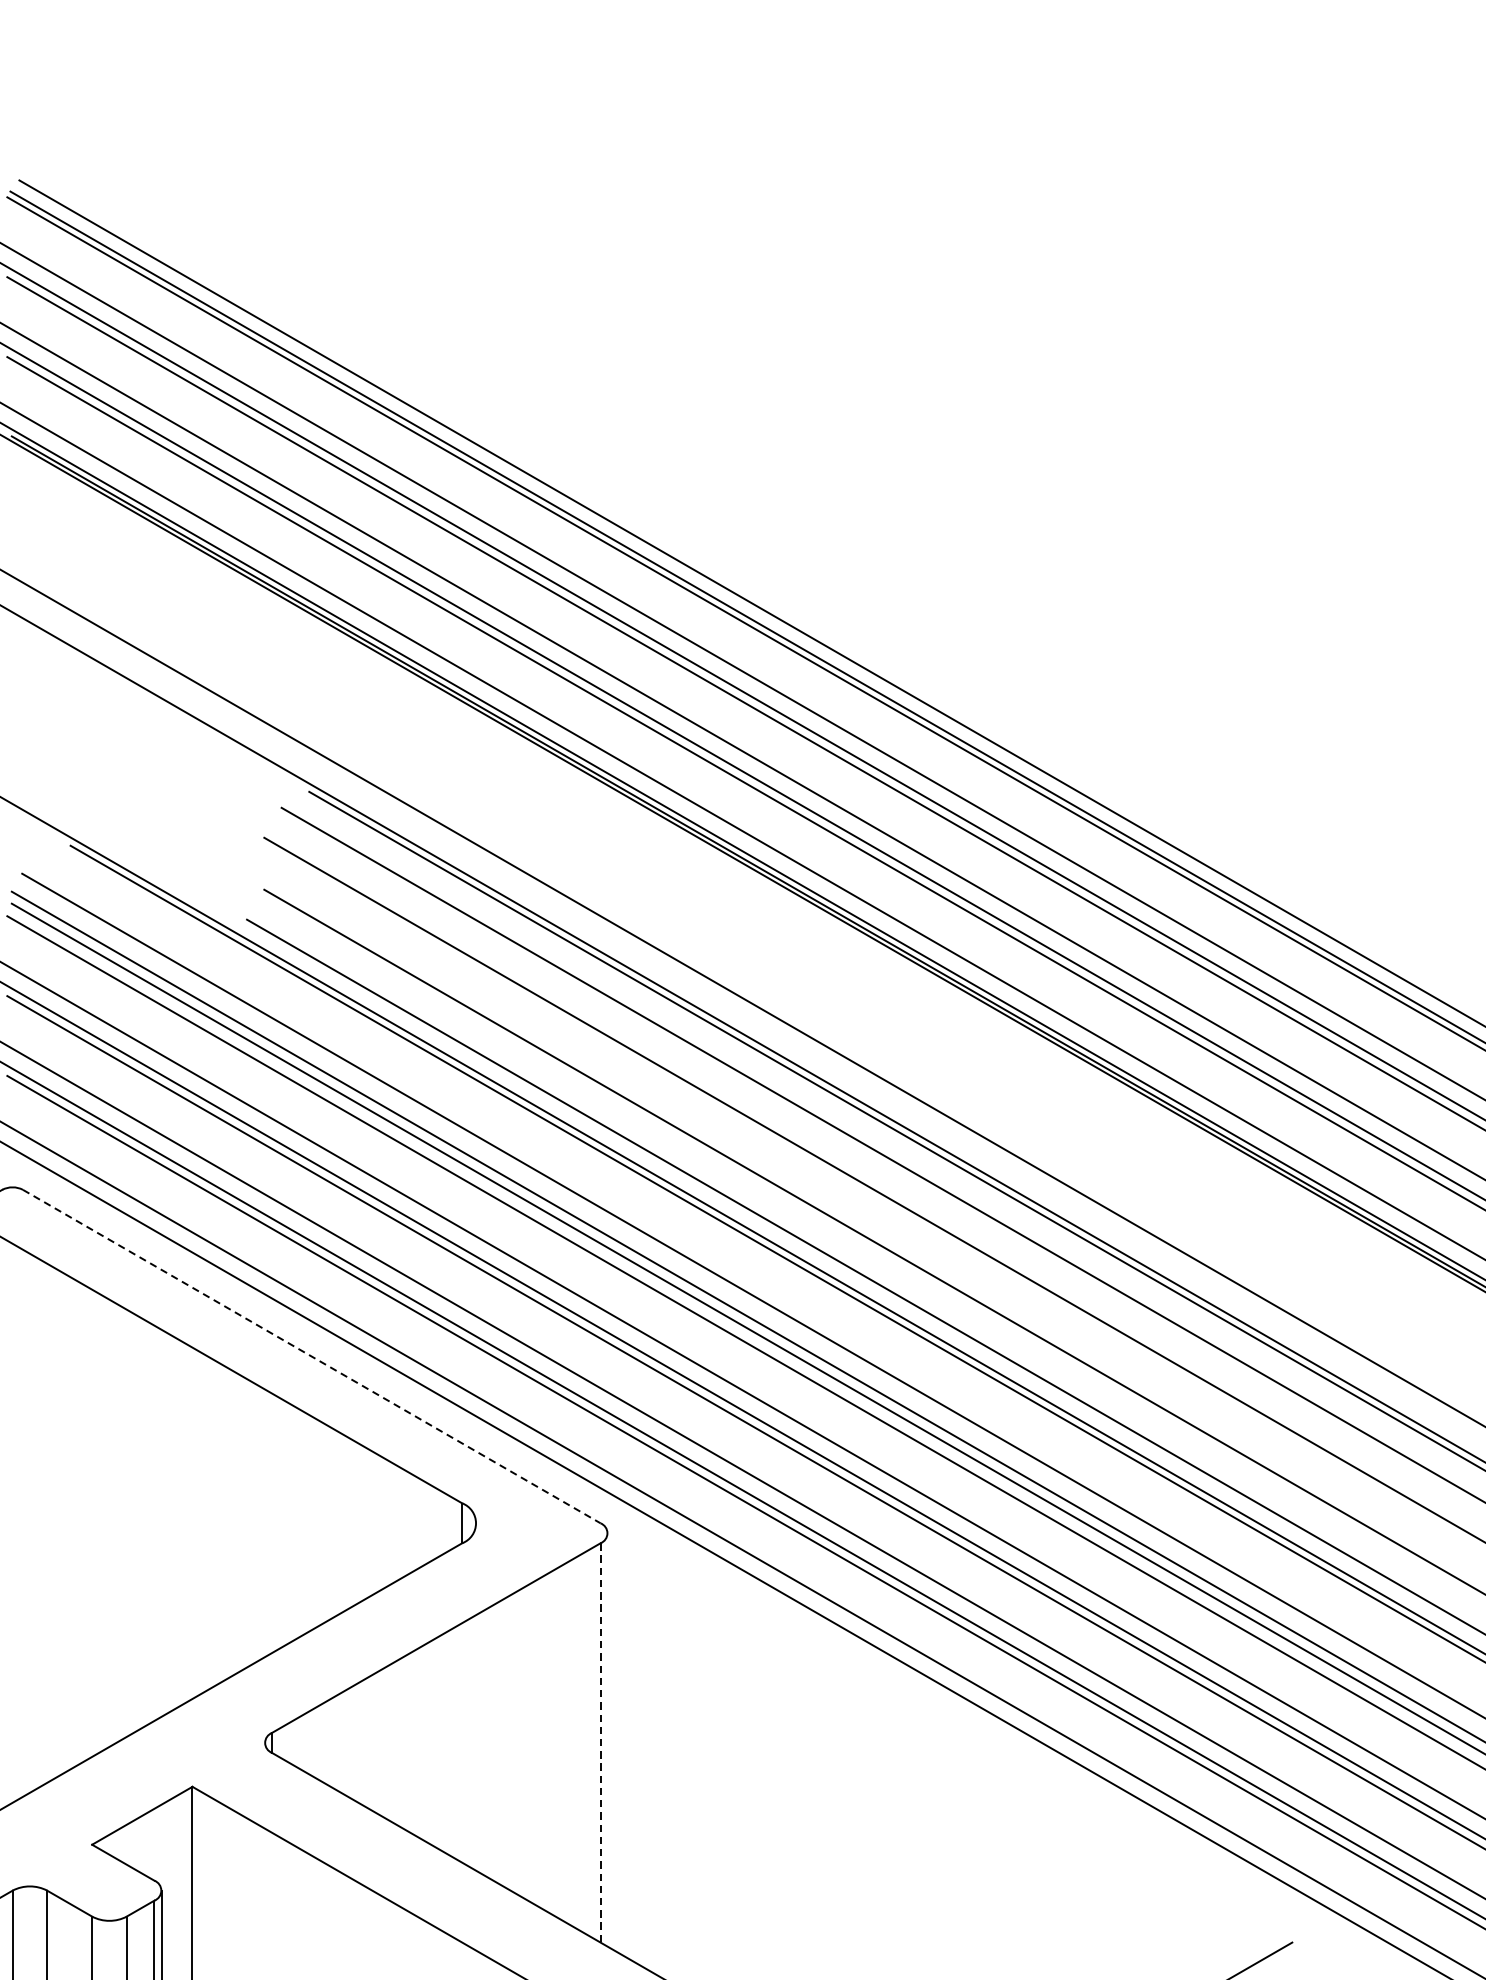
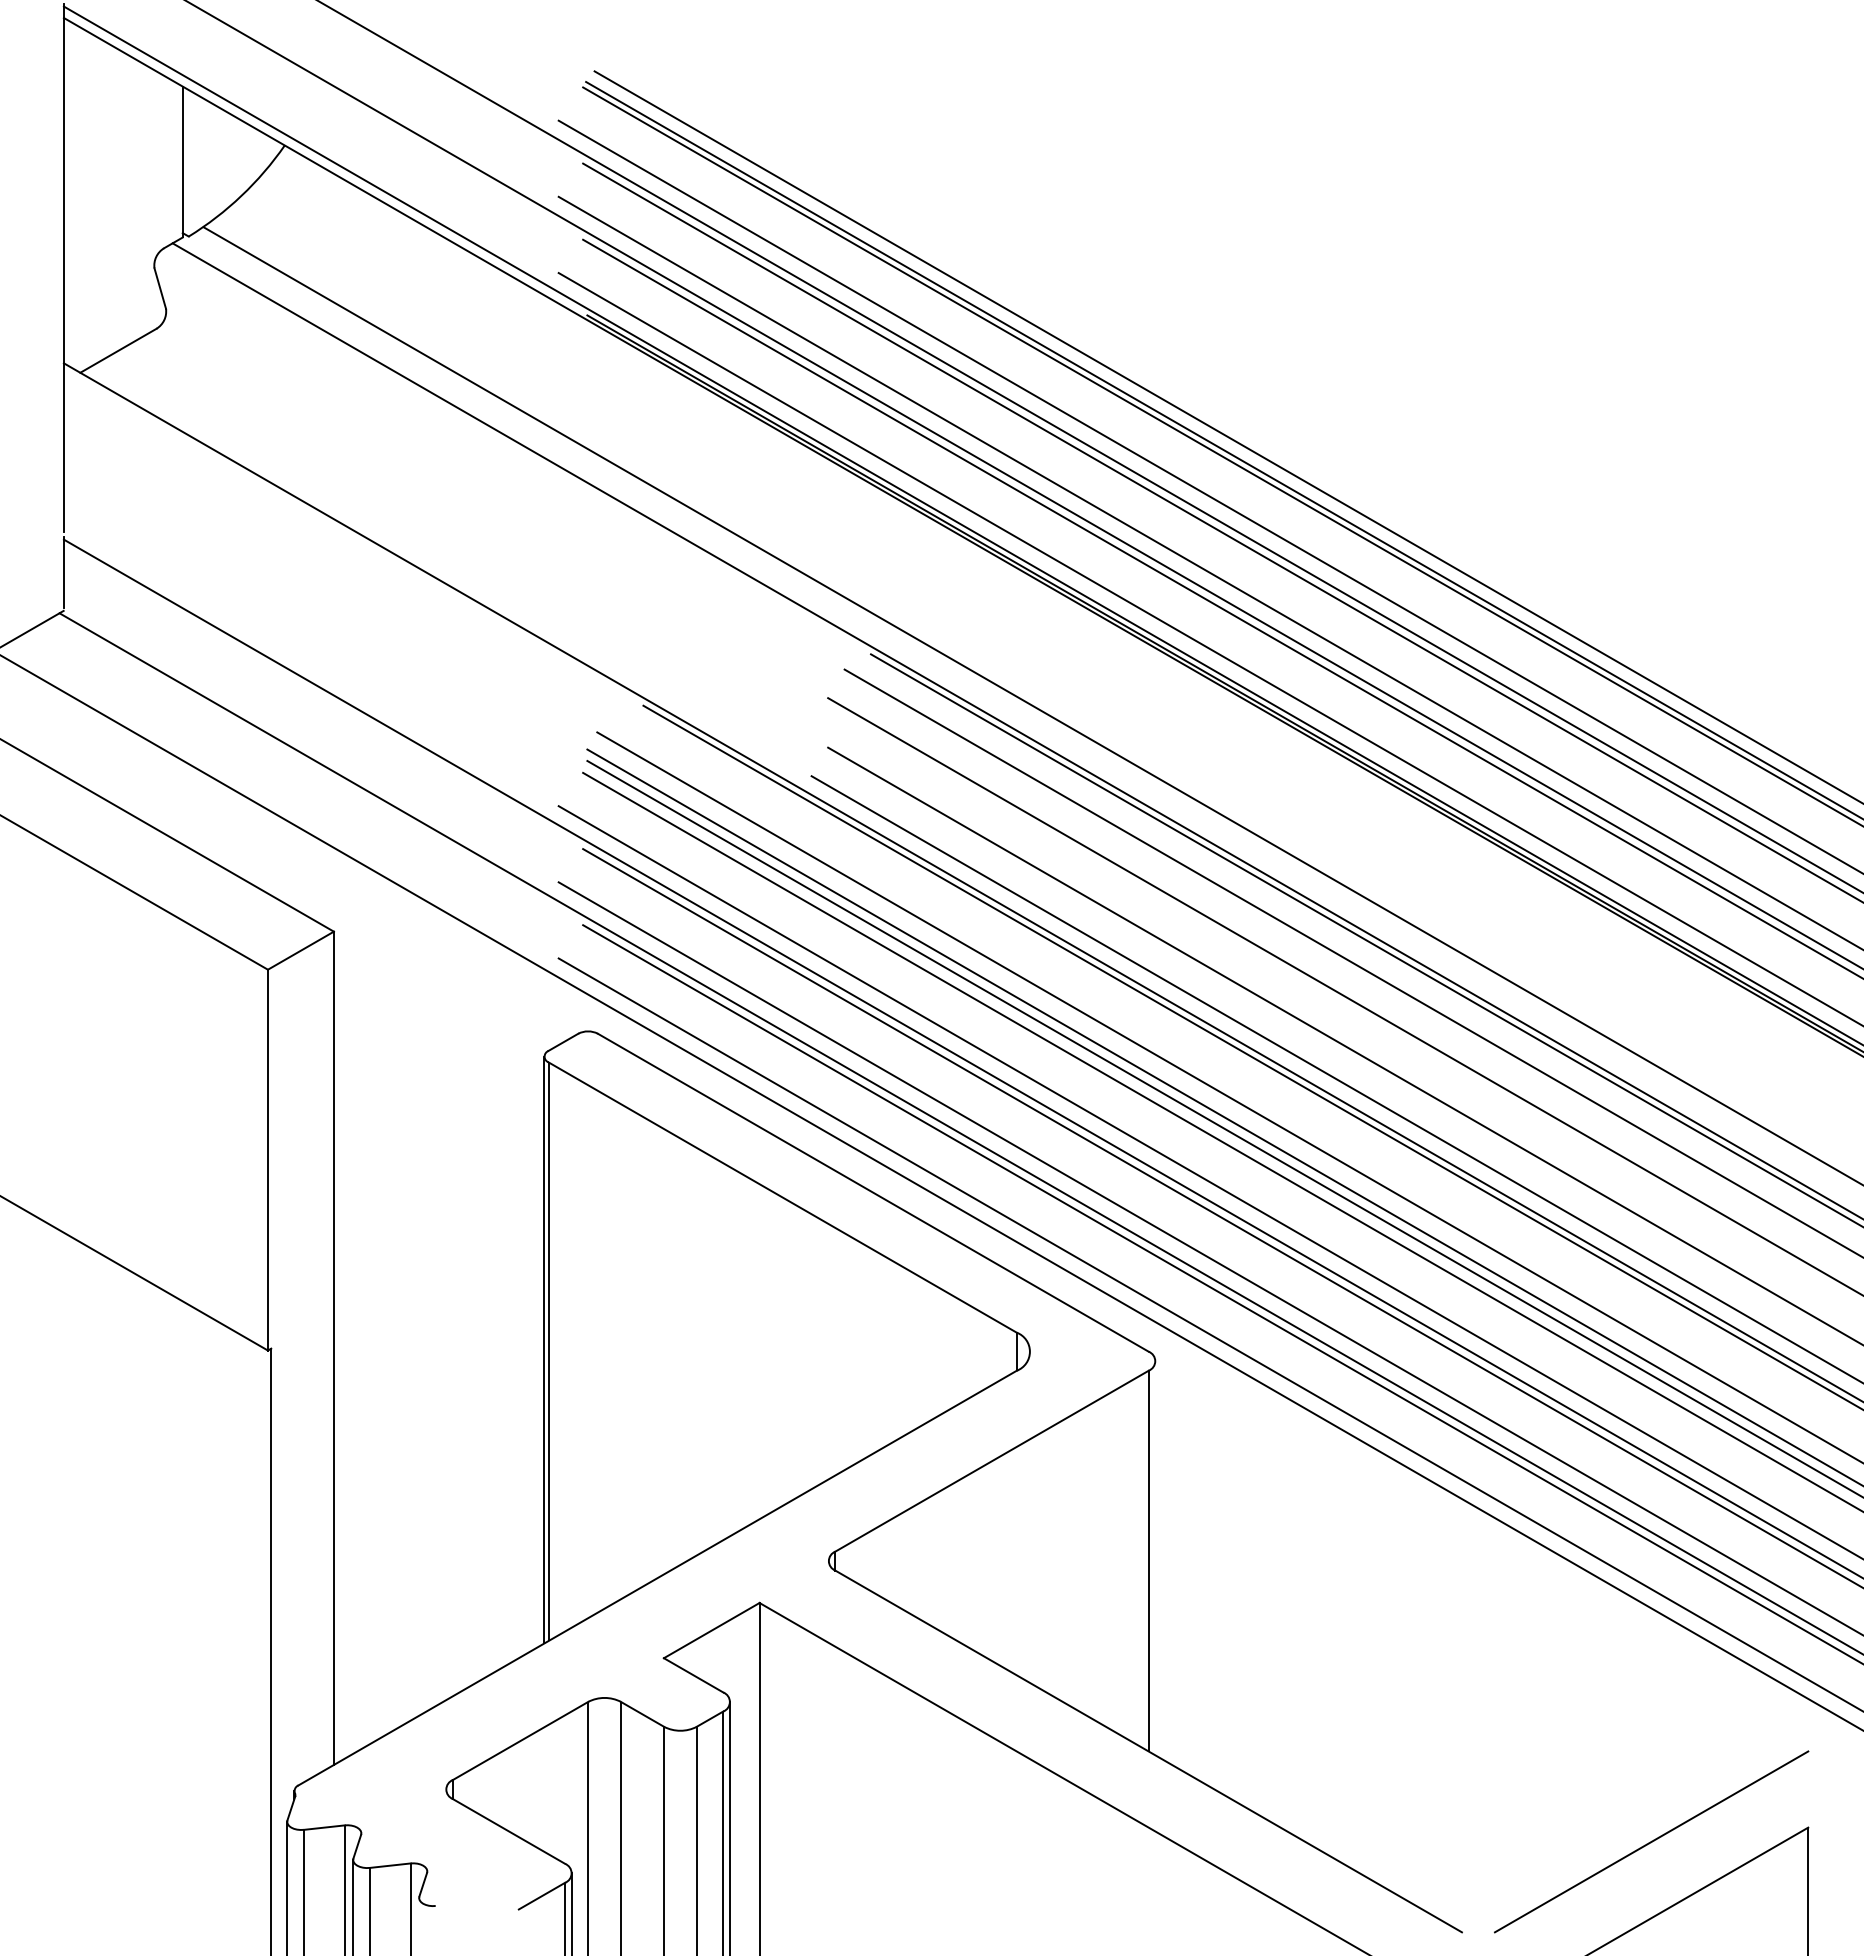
line: (311, 1356) -> (873, 1192), dashed -> solid
line: (600, 1743) -> (1148, 1561), dashed -> solid

